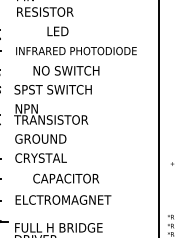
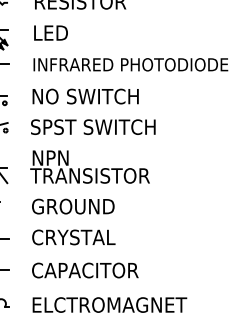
text: (57, 31) -> (50, 33), moved
text: (66, 70) -> (85, 96), moved
text: (66, 178) -> (85, 270), moved

